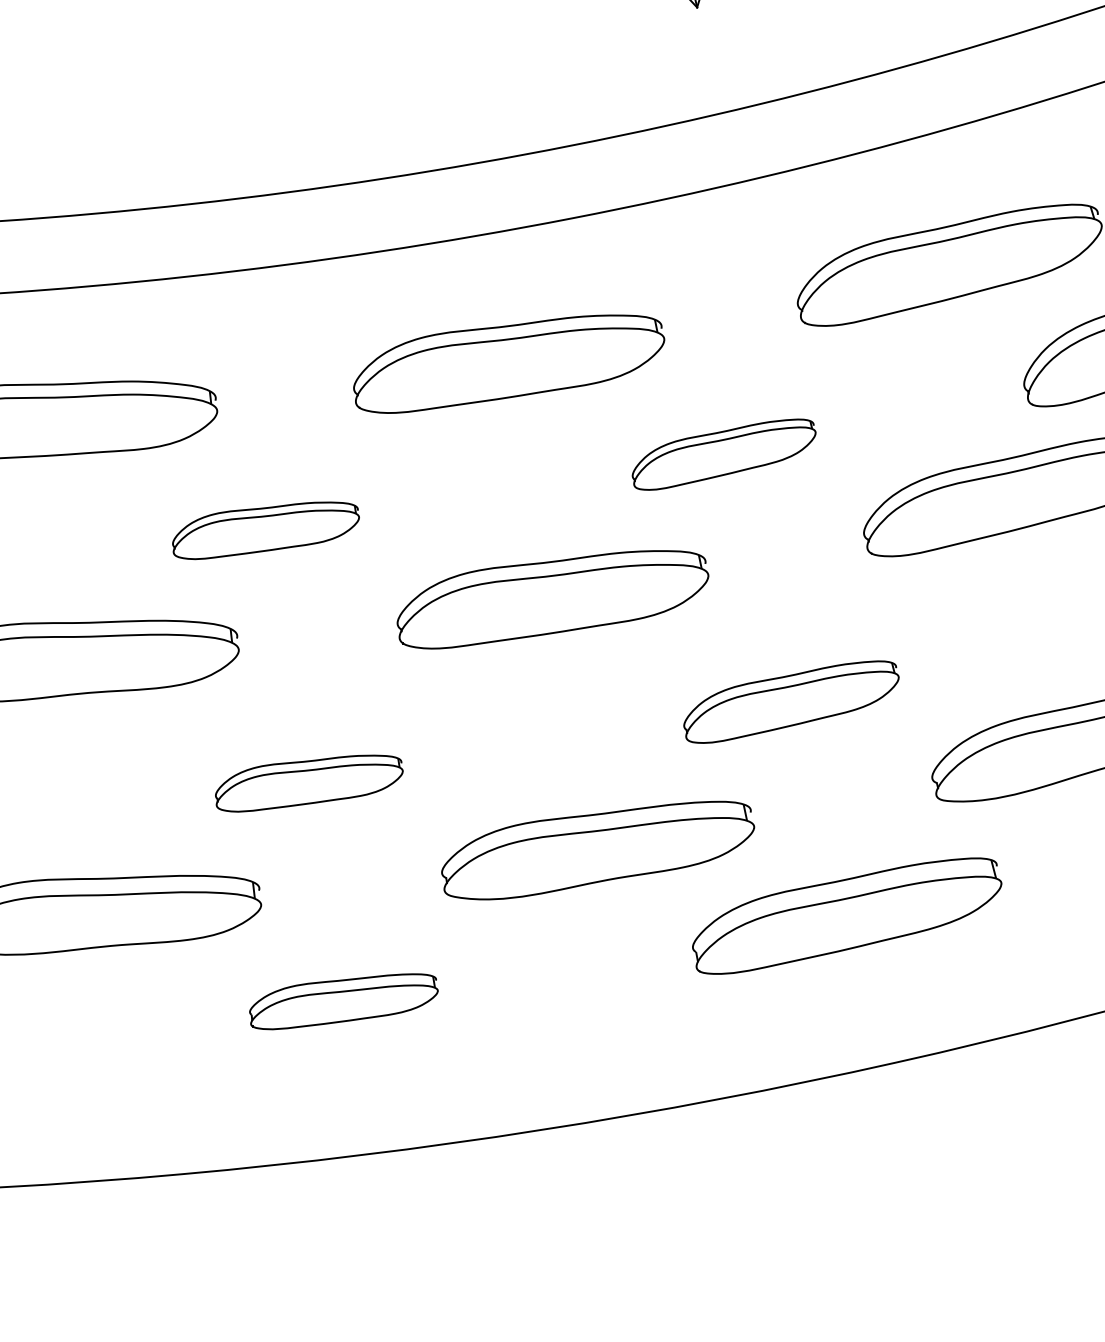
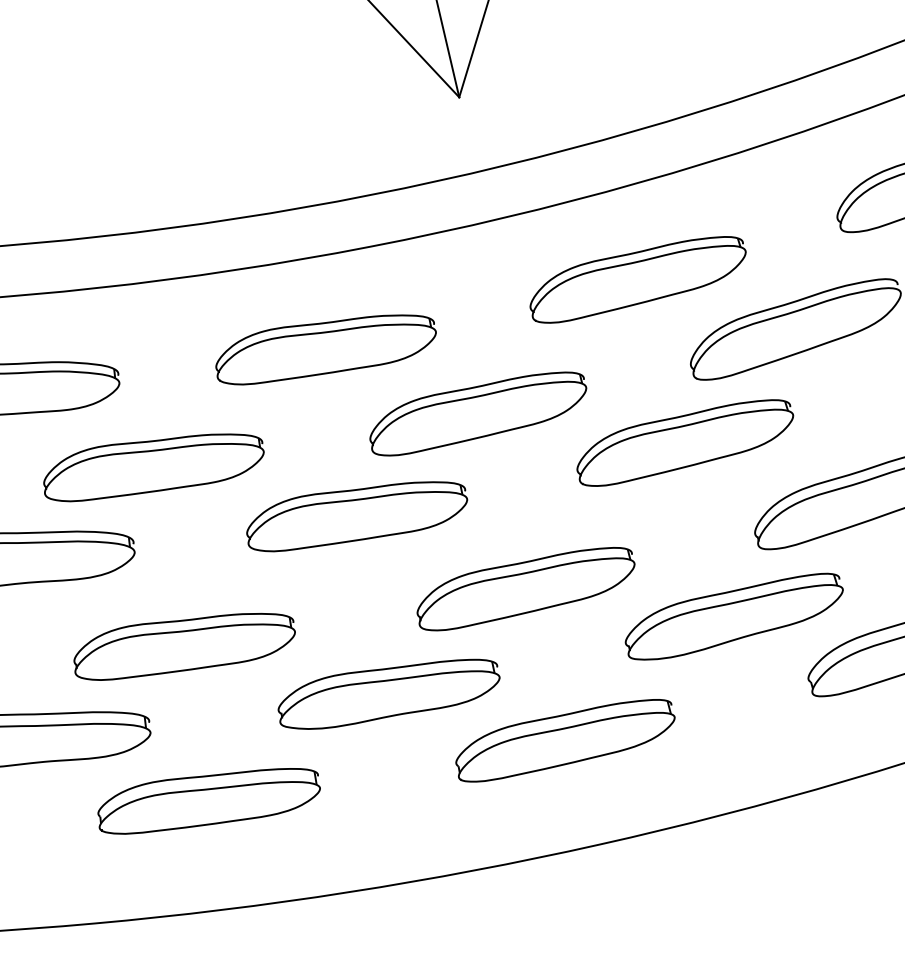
part: (724, 453) -> (478, 413), size x1.67
part: (265, 530) -> (153, 467), size x1.67
part: (790, 702) -> (525, 589), size x1.43
part: (309, 783) -> (184, 646), size x1.67
part: (343, 1001) -> (208, 801), size x1.67

